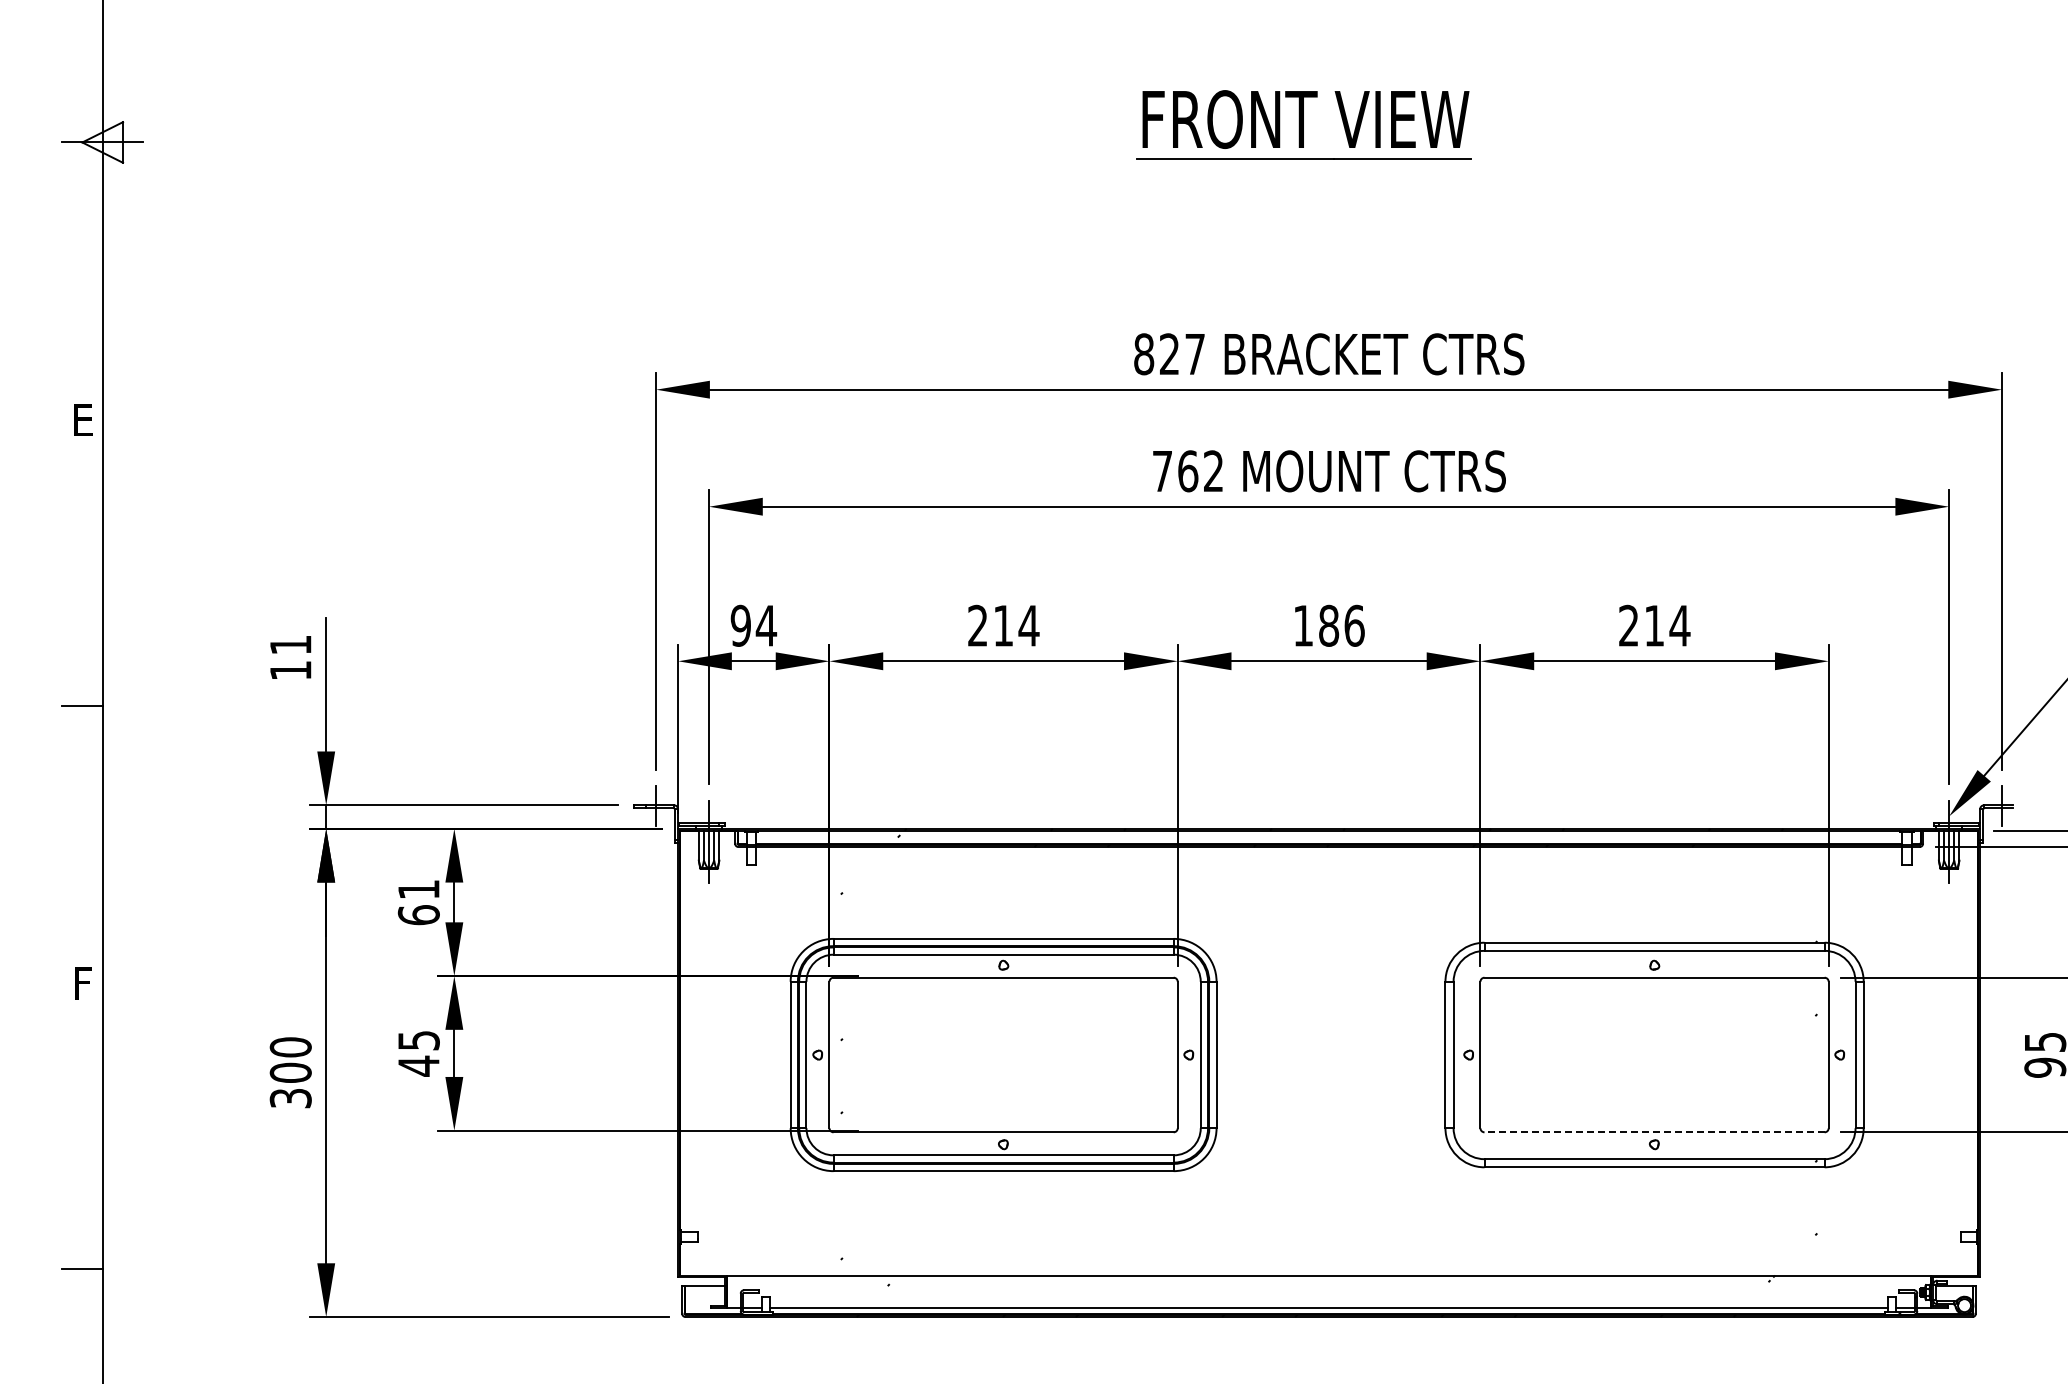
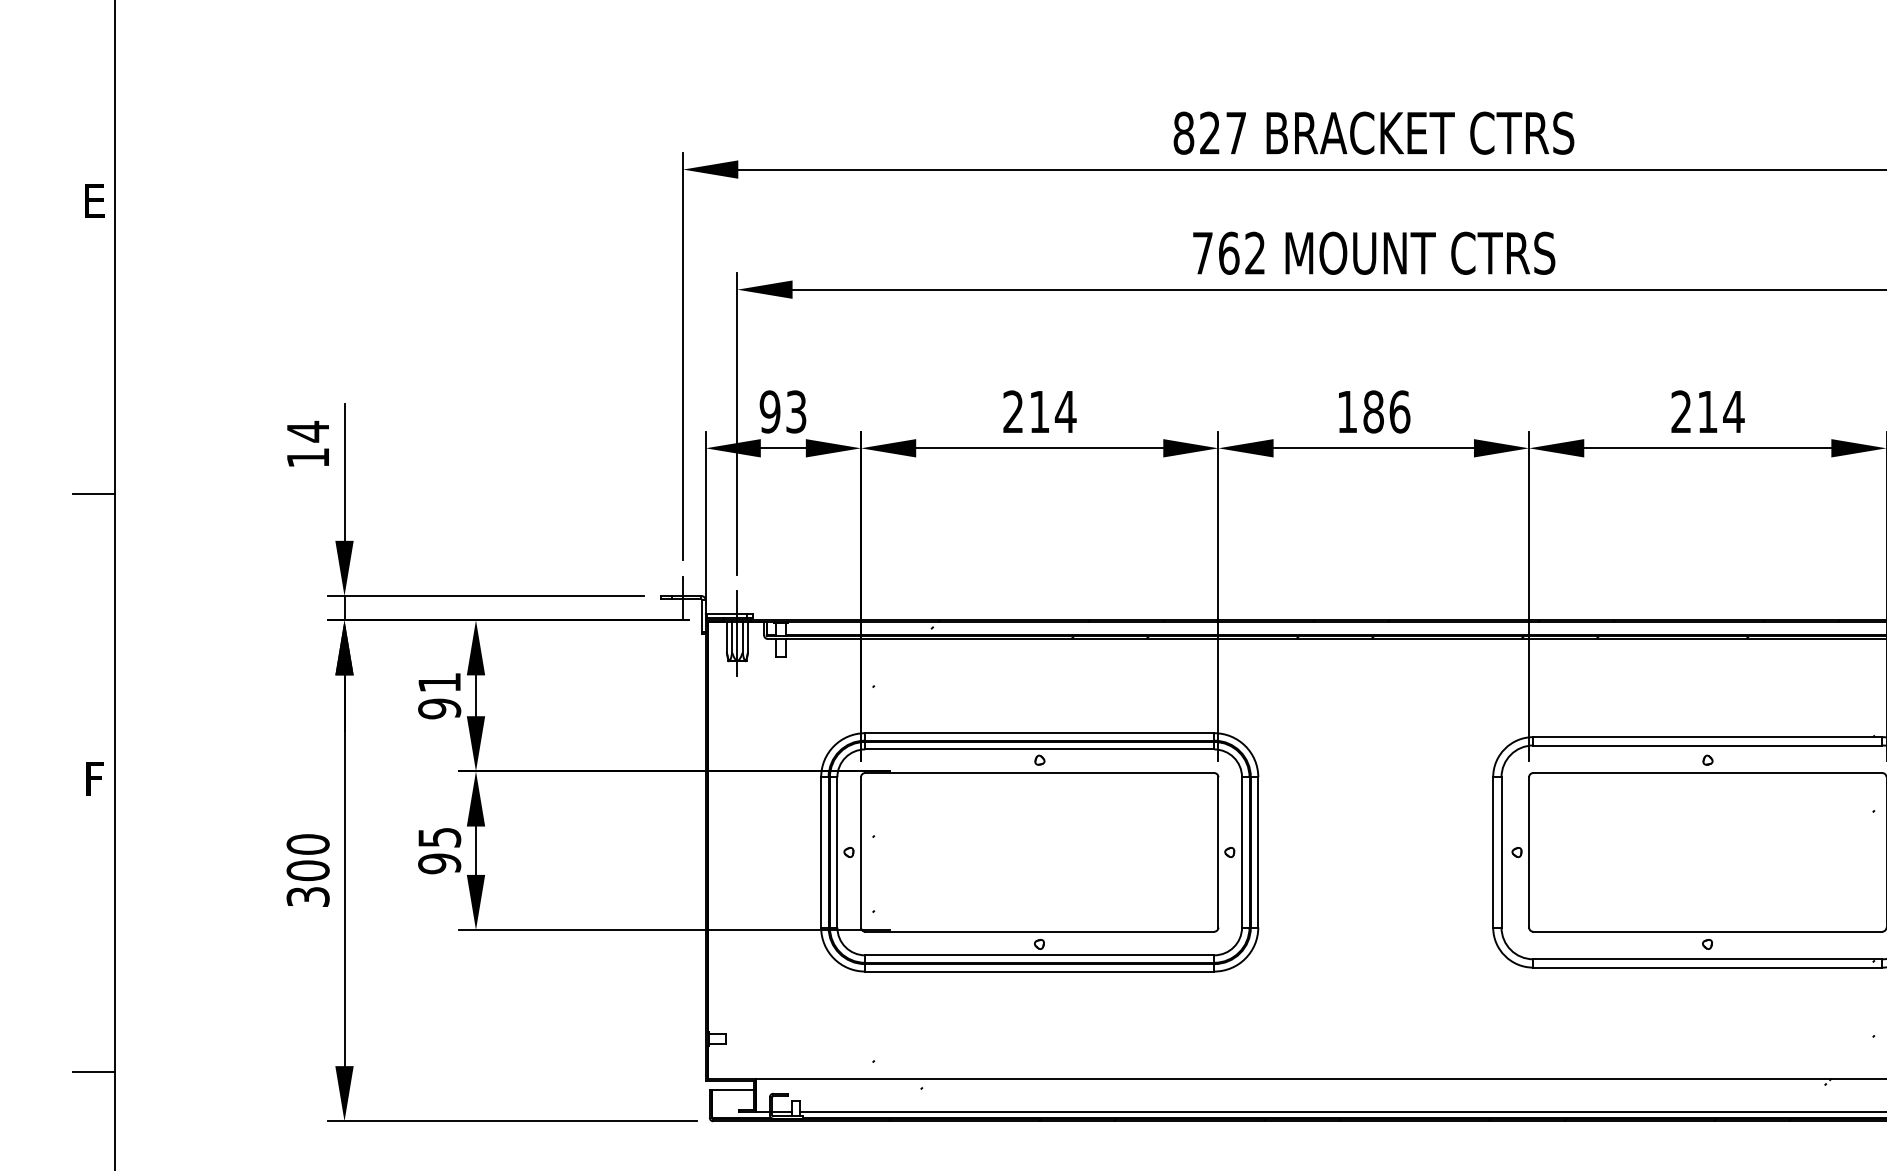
text: (766, 625) -> (796, 411), 94 -> 93
text: (290, 644) -> (307, 431), 11 -> 14
text: (418, 915) -> (439, 709), 61 -> 91
text: (418, 1065) -> (439, 863), 45 -> 95
line: (1654, 1132) -> (1707, 931), dashed -> solid

